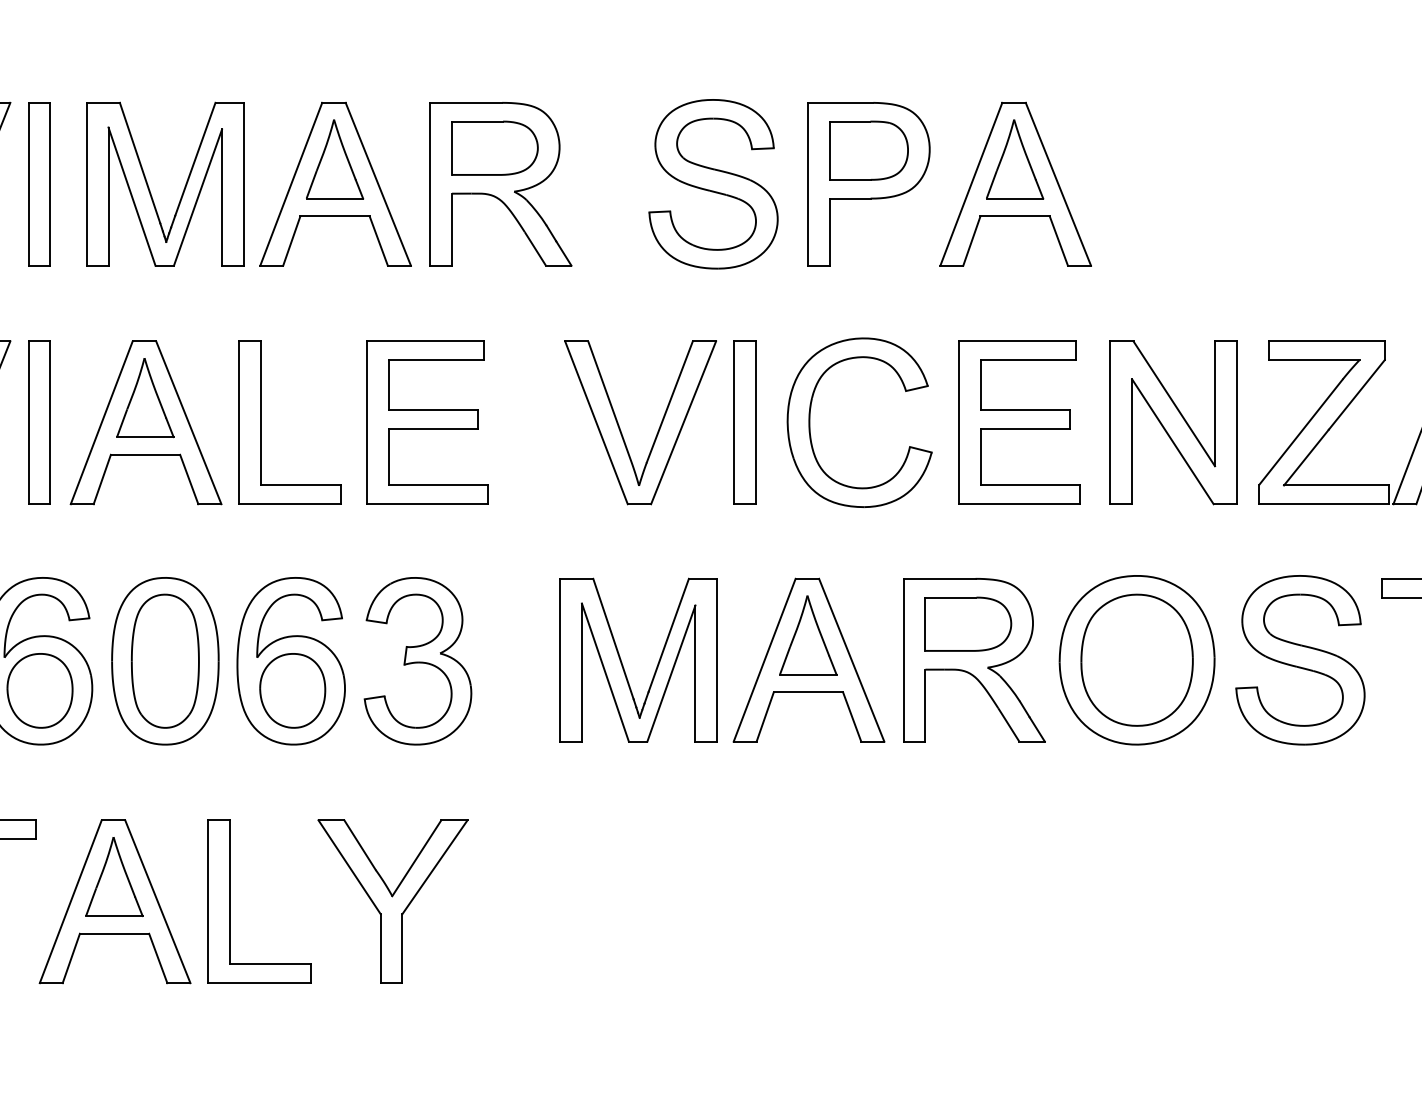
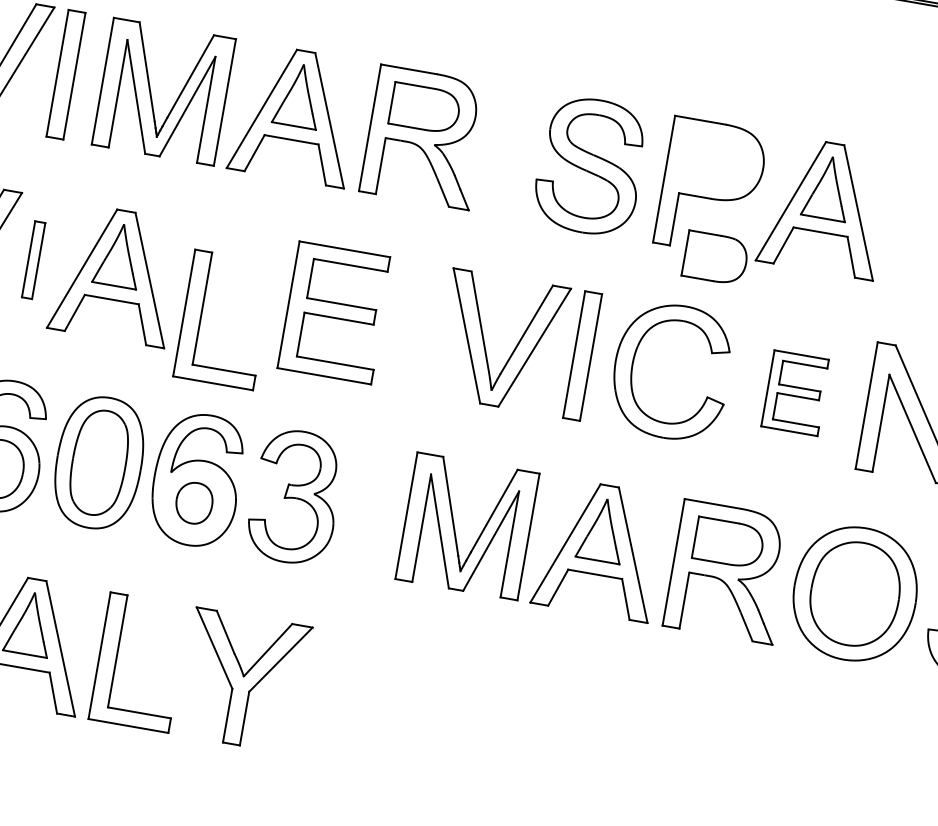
part: (868, 150) -> (715, 258), moved
part: (39, 422) -> (33, 260), size x0.6
part: (261, 422) -> (201, 315), moved
part: (1019, 422) -> (795, 393), size x0.6
part: (292, 690) -> (194, 502), size x0.7

